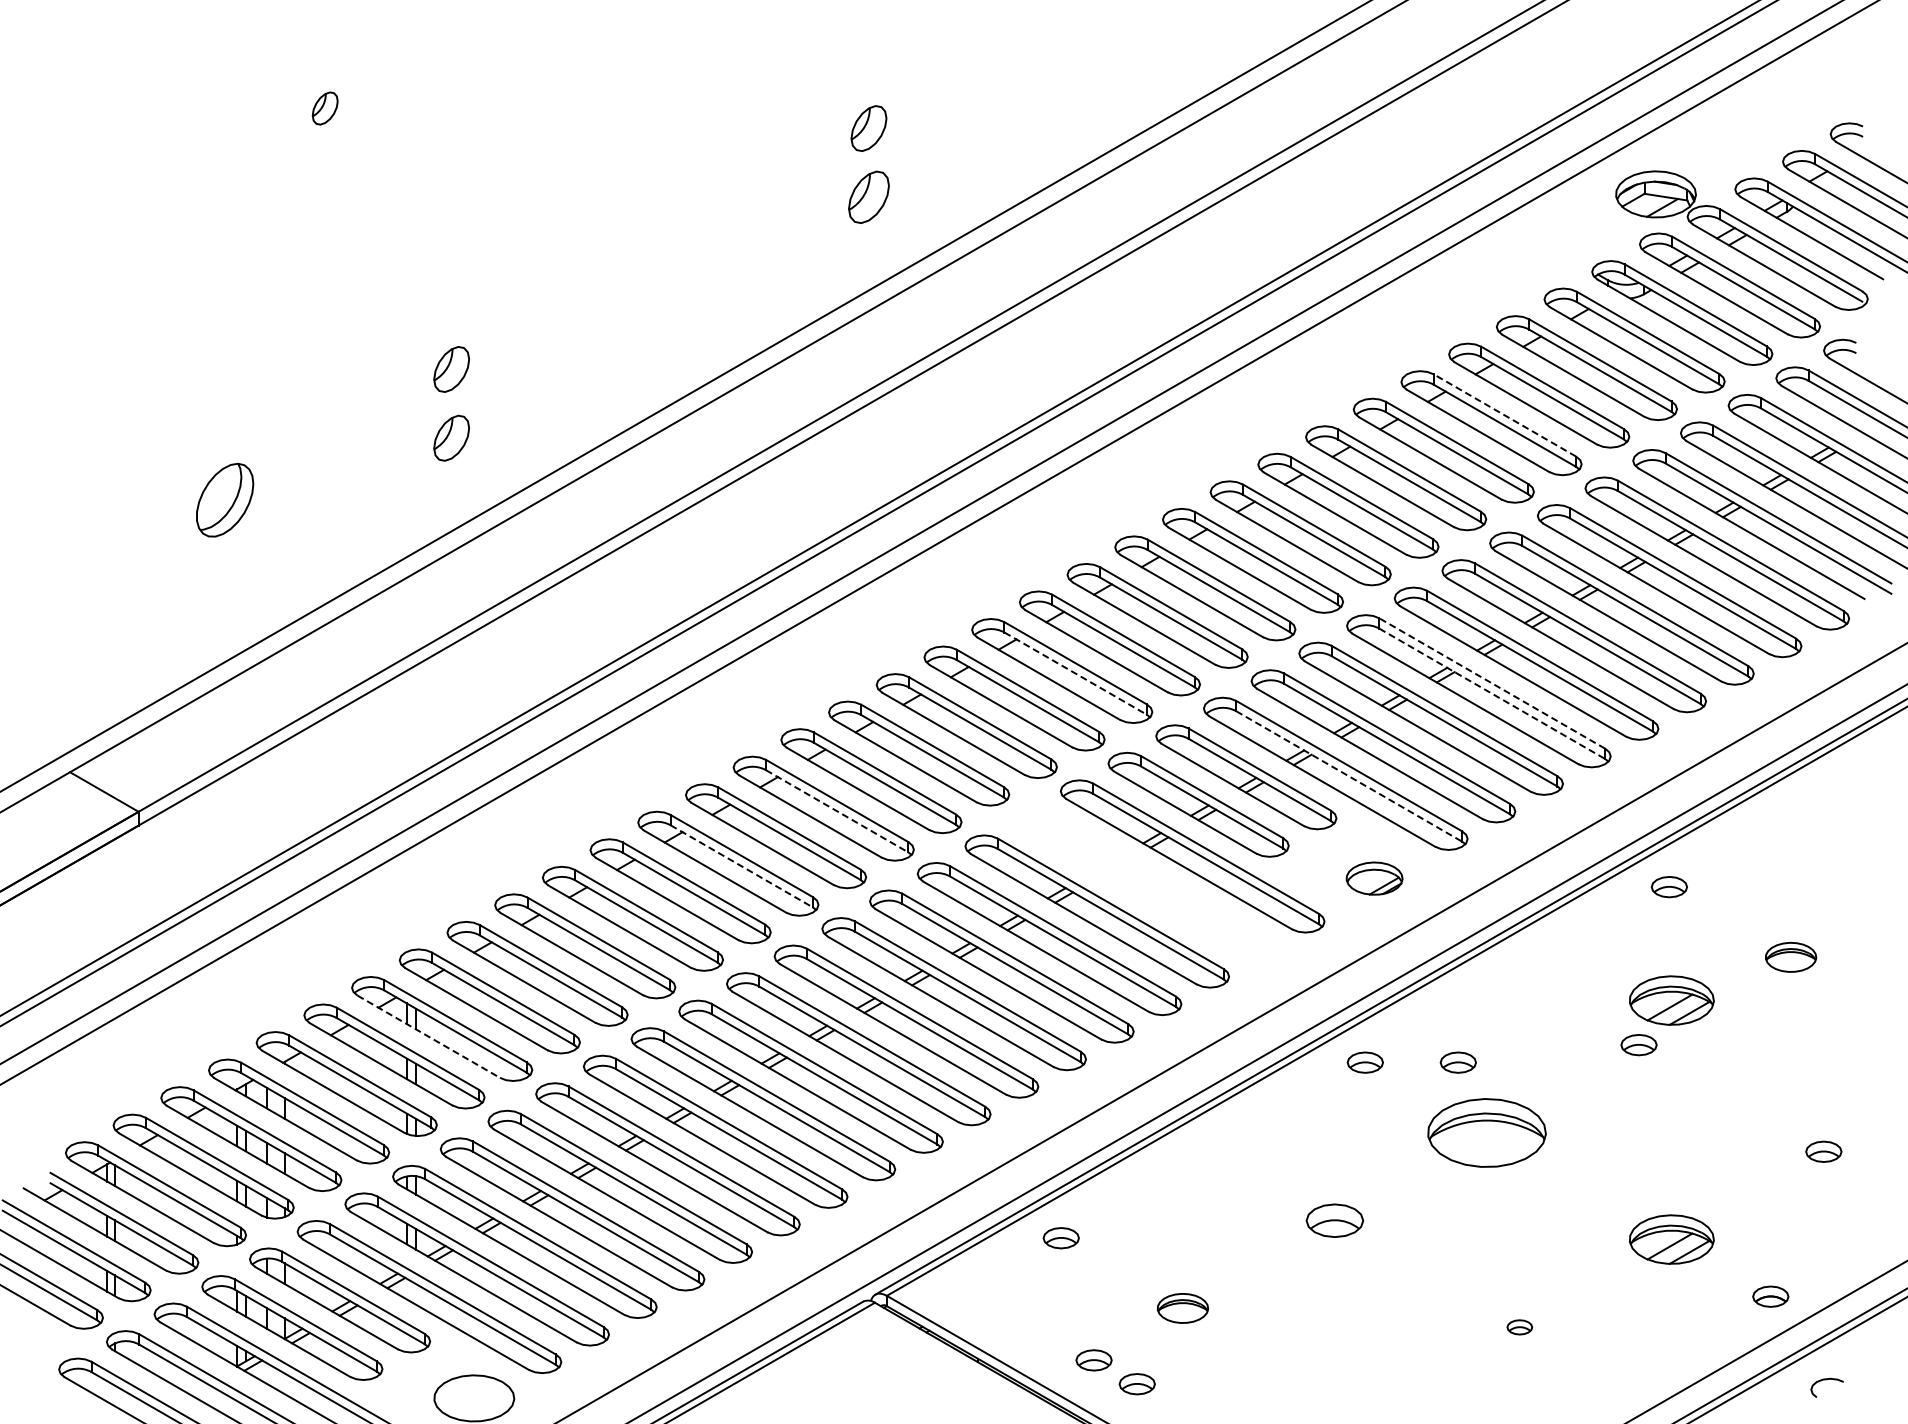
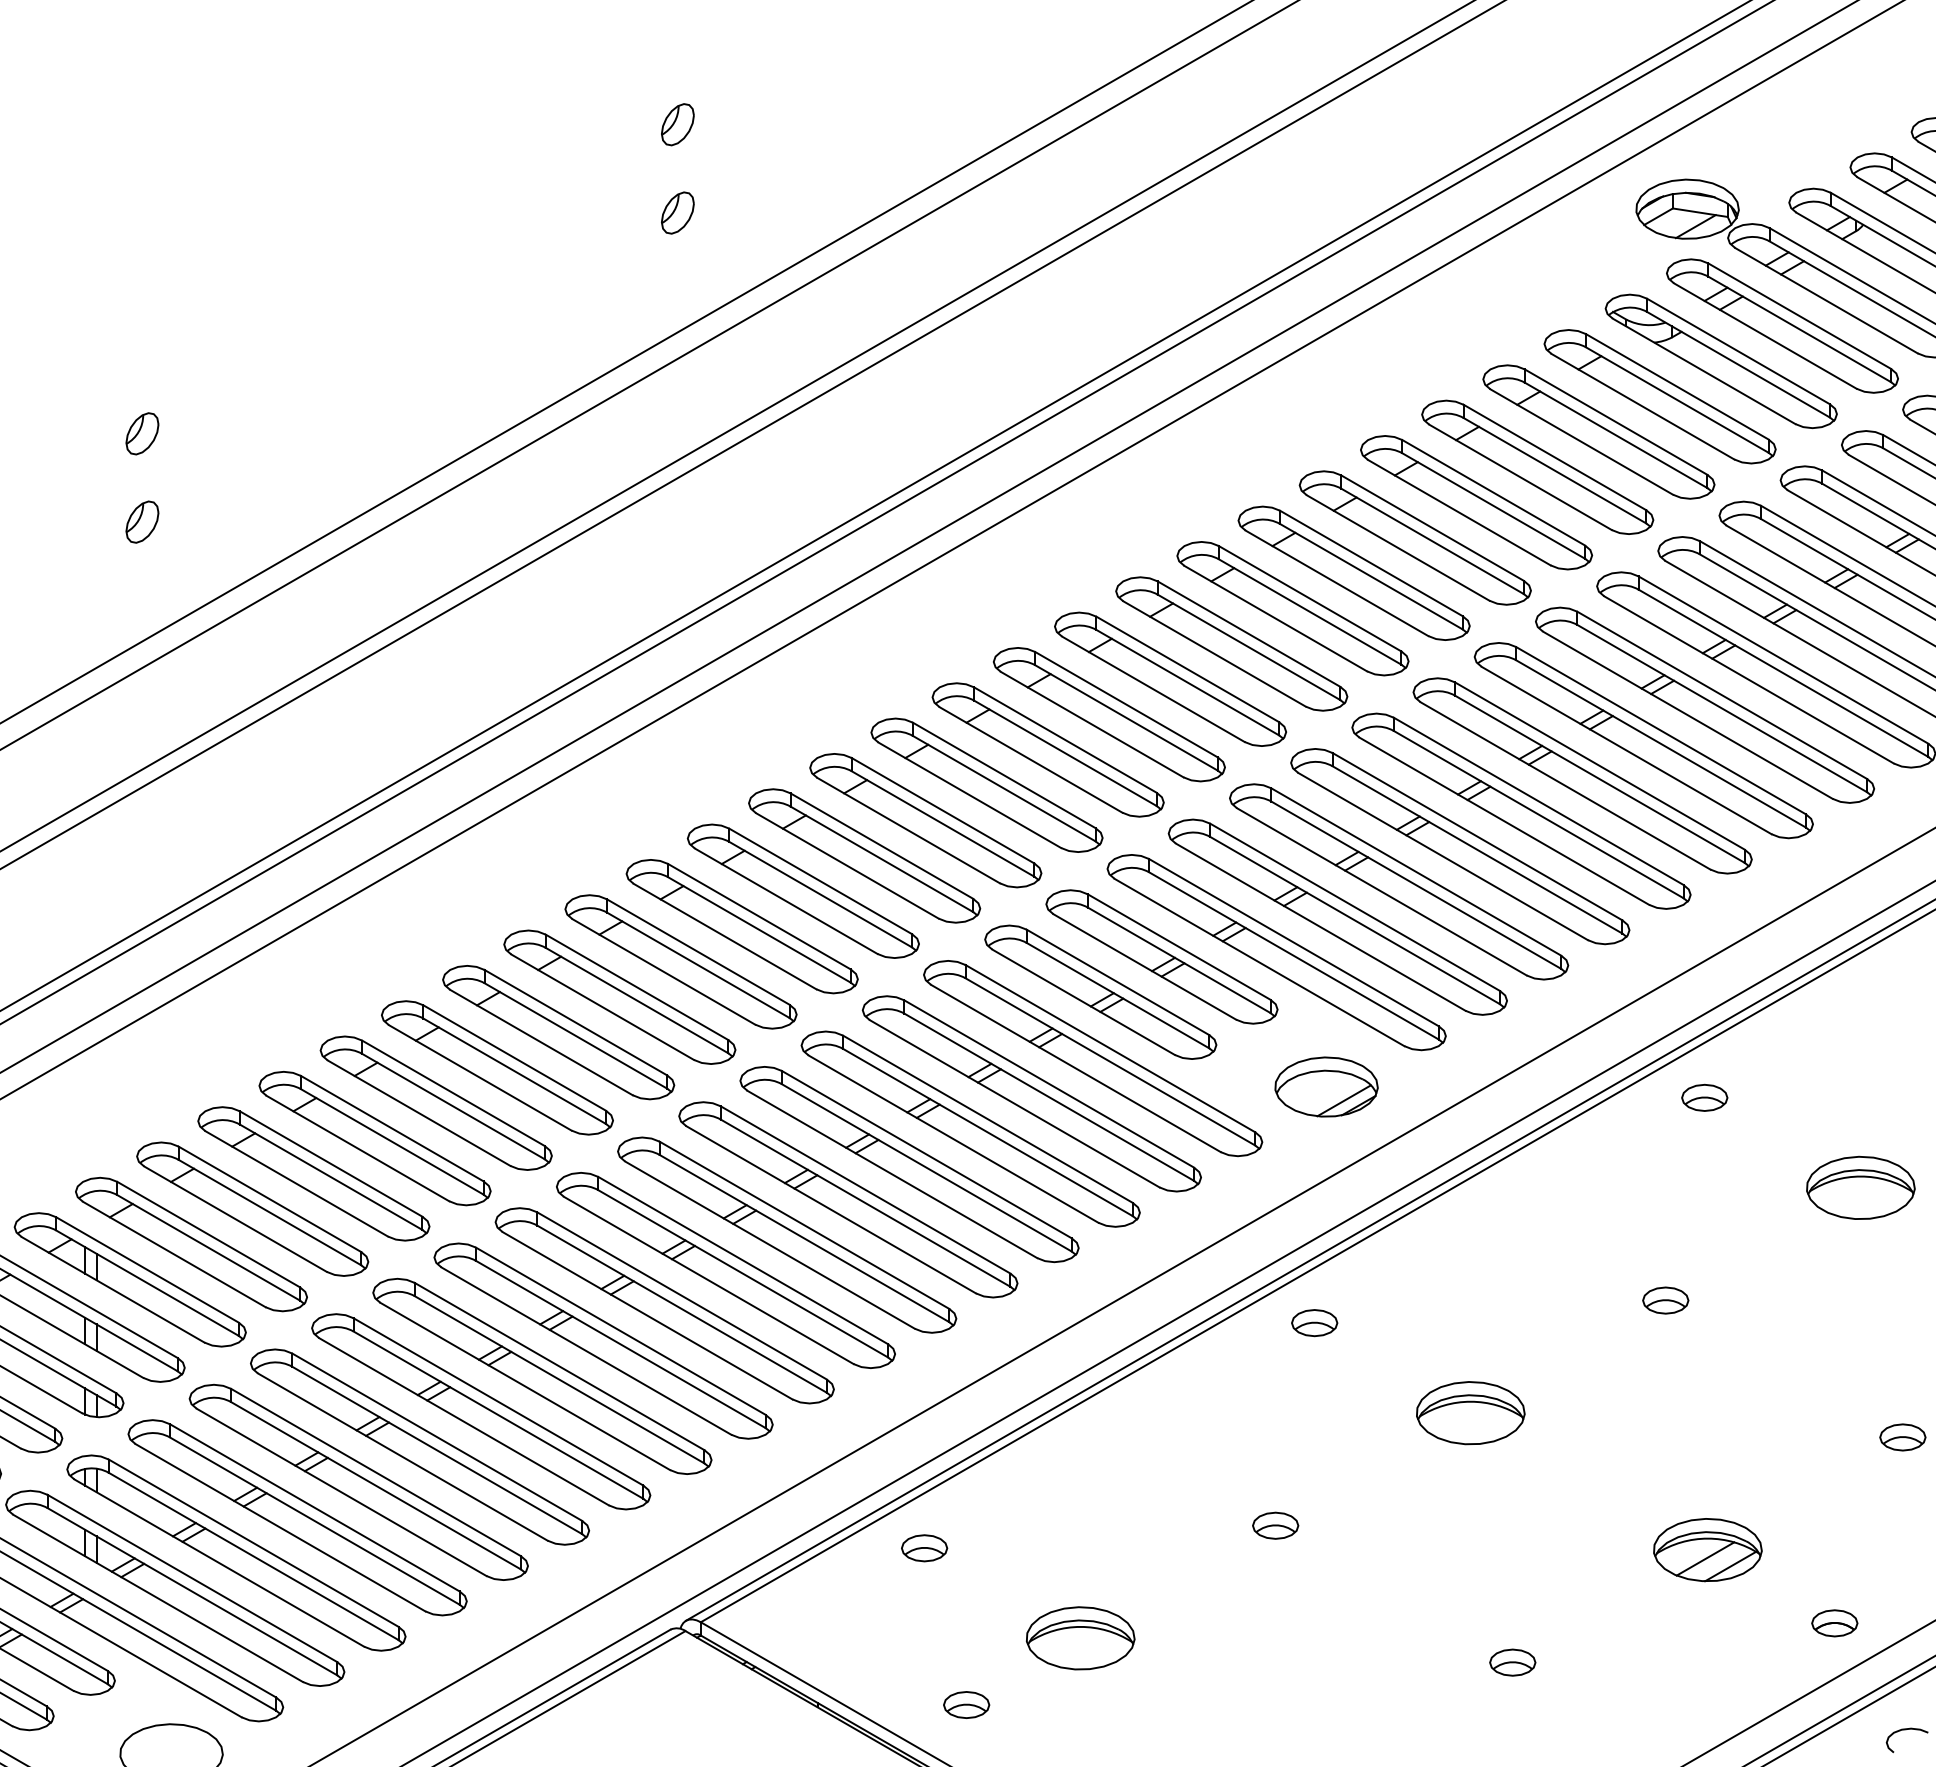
part: (868, 128) -> (677, 124), size x0.71
part: (868, 197) -> (677, 213), size x0.62
part: (451, 369) -> (142, 433), size x0.71
line: (1504, 415) -> (1493, 492), dashed -> solid
part: (451, 438) -> (142, 522), size x0.71
line: (1076, 673) -> (944, 823), dashed -> solid
line: (1491, 683) -> (1476, 836), dashed -> solid
line: (1492, 694) -> (1477, 850), dashed -> solid
line: (1349, 776) -> (1294, 955), dashed -> solid
line: (837, 811) -> (637, 1000), dashed -> solid
line: (742, 866) -> (515, 1071), dashed -> solid
part: (1374, 878) -> (1326, 1086), size x1.43
part: (1144, 883) -> (1031, 1093), added
part: (1790, 957) -> (1860, 1188), size x1.67
part: (1671, 1000) -> (1707, 1243), removed
line: (429, 1036) -> (114, 1289), dashed -> solid
part: (1457, 1062) -> (1432, 1322), removed
part: (1486, 1132) -> (1470, 1412), size x0.71
part: (1334, 1220) -> (1275, 1525), size x0.62
part: (1182, 1308) -> (1080, 1638), size x1.67
part: (1519, 1327) -> (1512, 1662), size x1.43
part: (1136, 1384) -> (1021, 1735), removed

